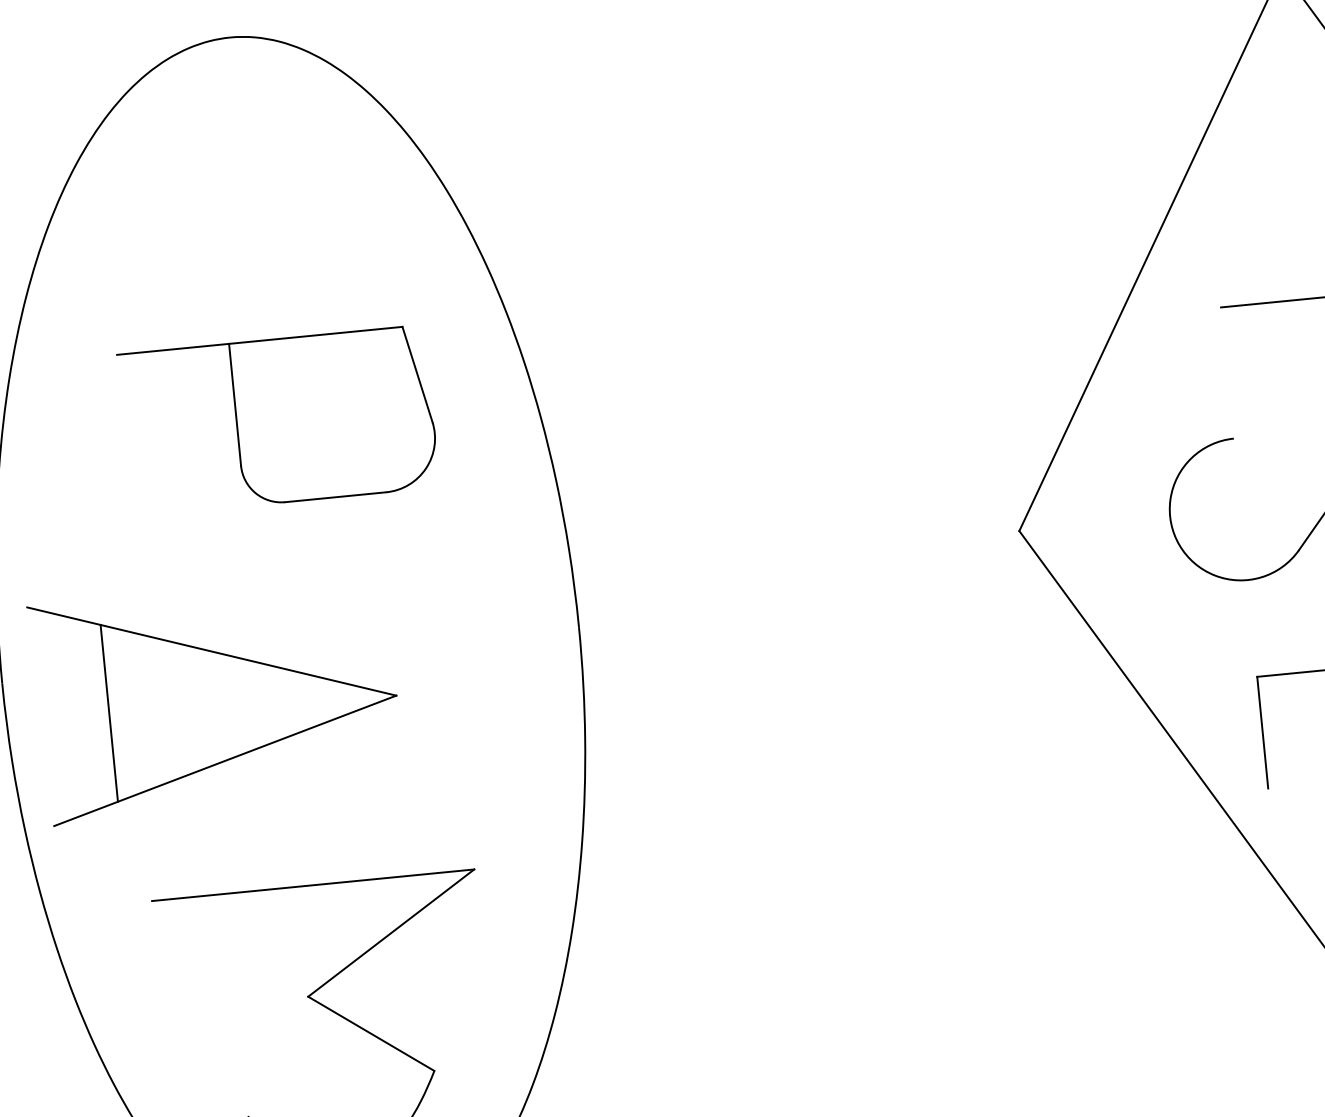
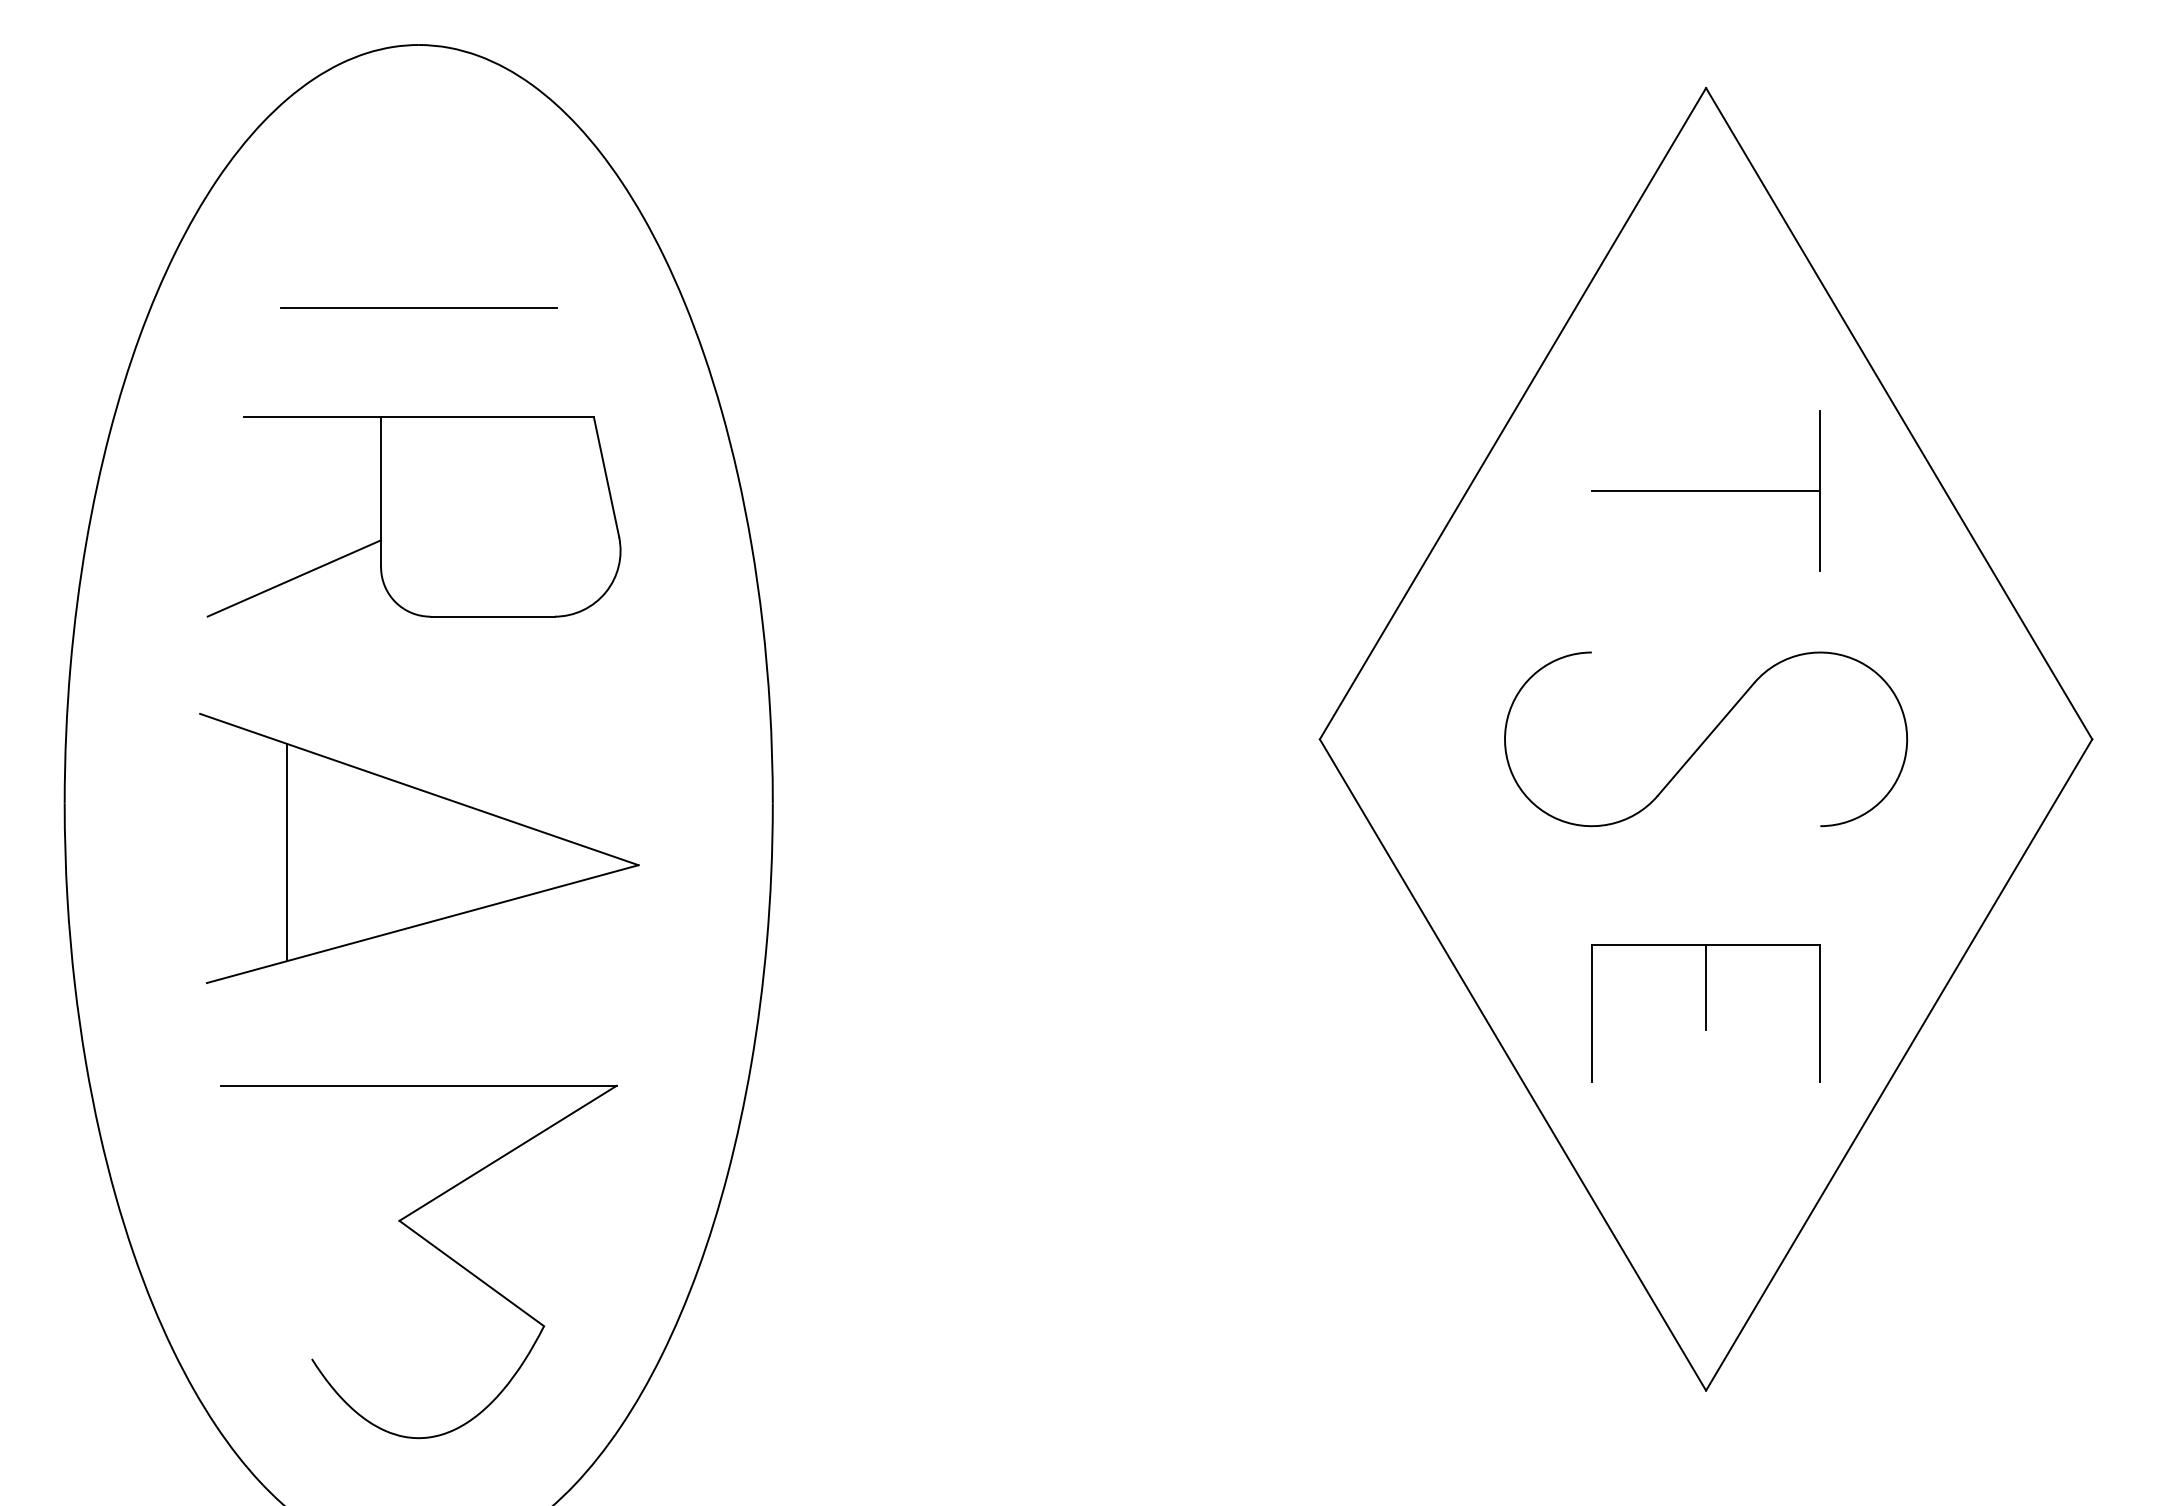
line: (250, 252) -> (418, 308), added
line: (171, 481) -> (294, 578), added
part: (216, 698) -> (419, 847), moved

